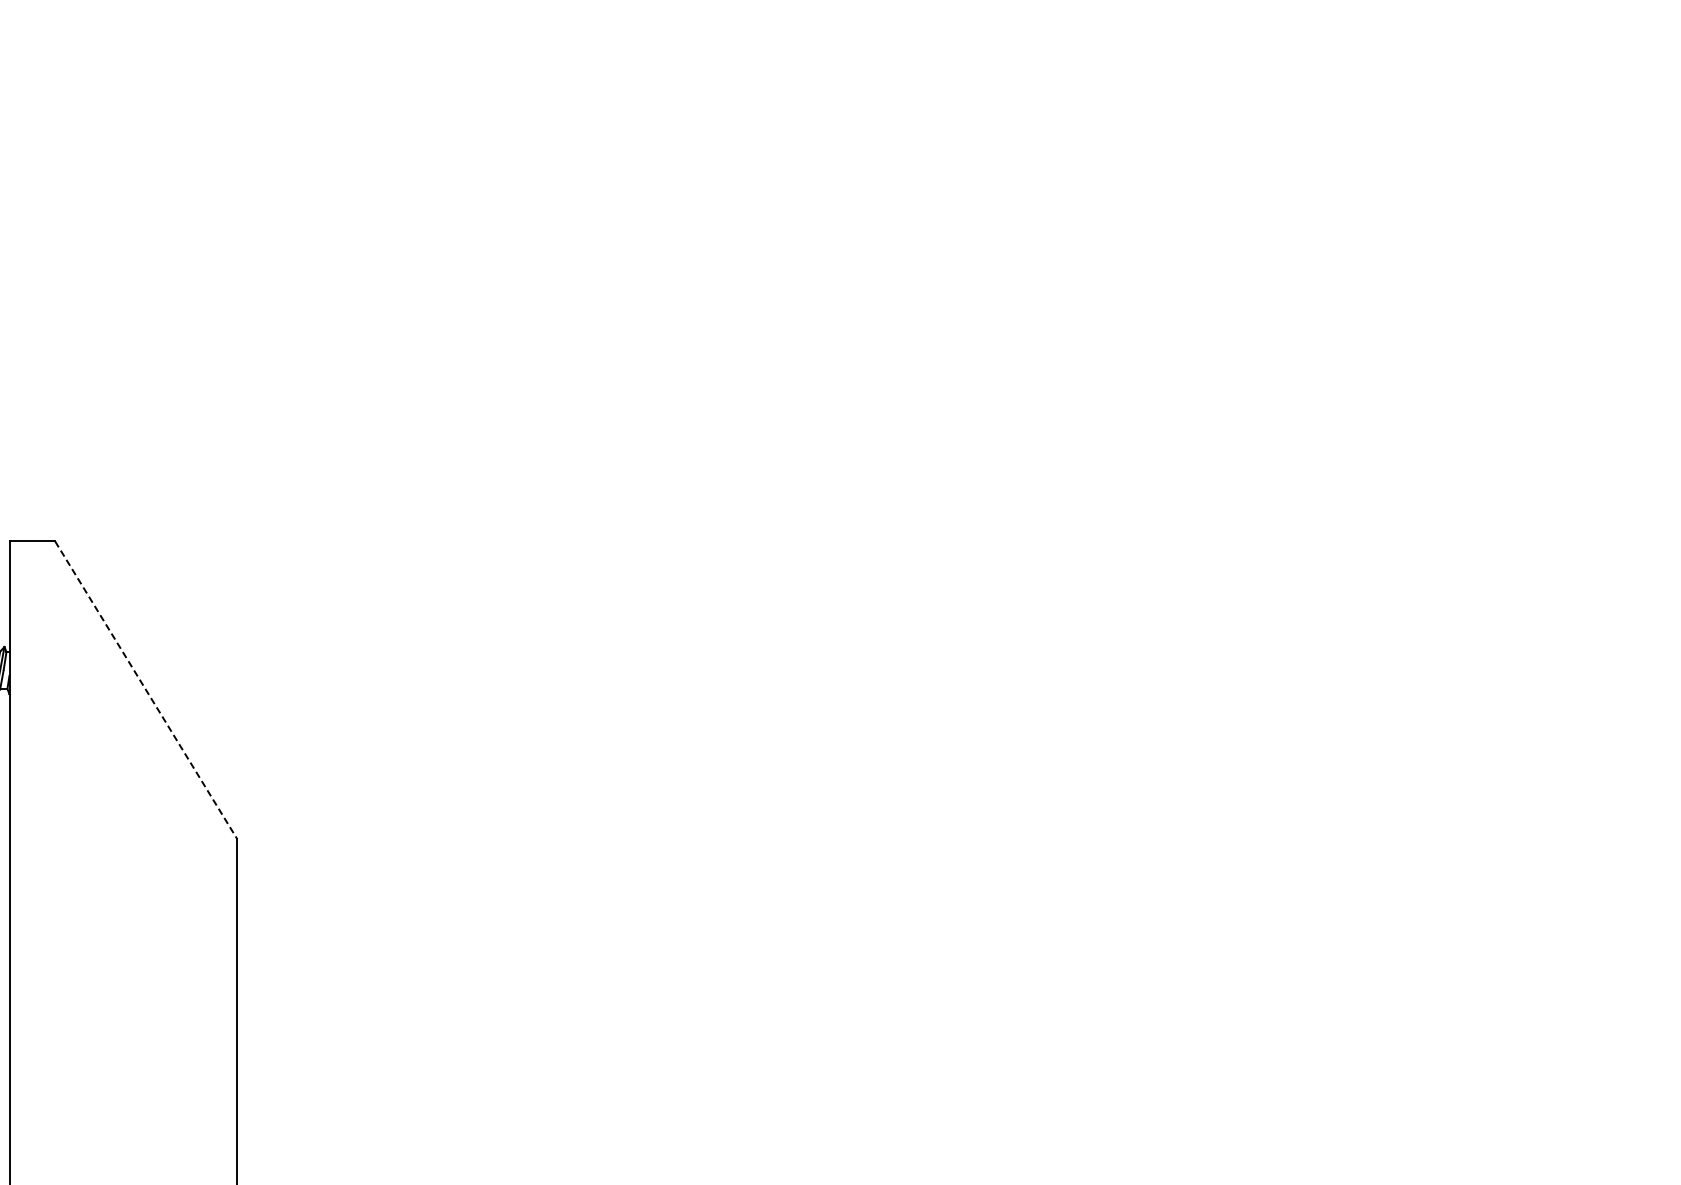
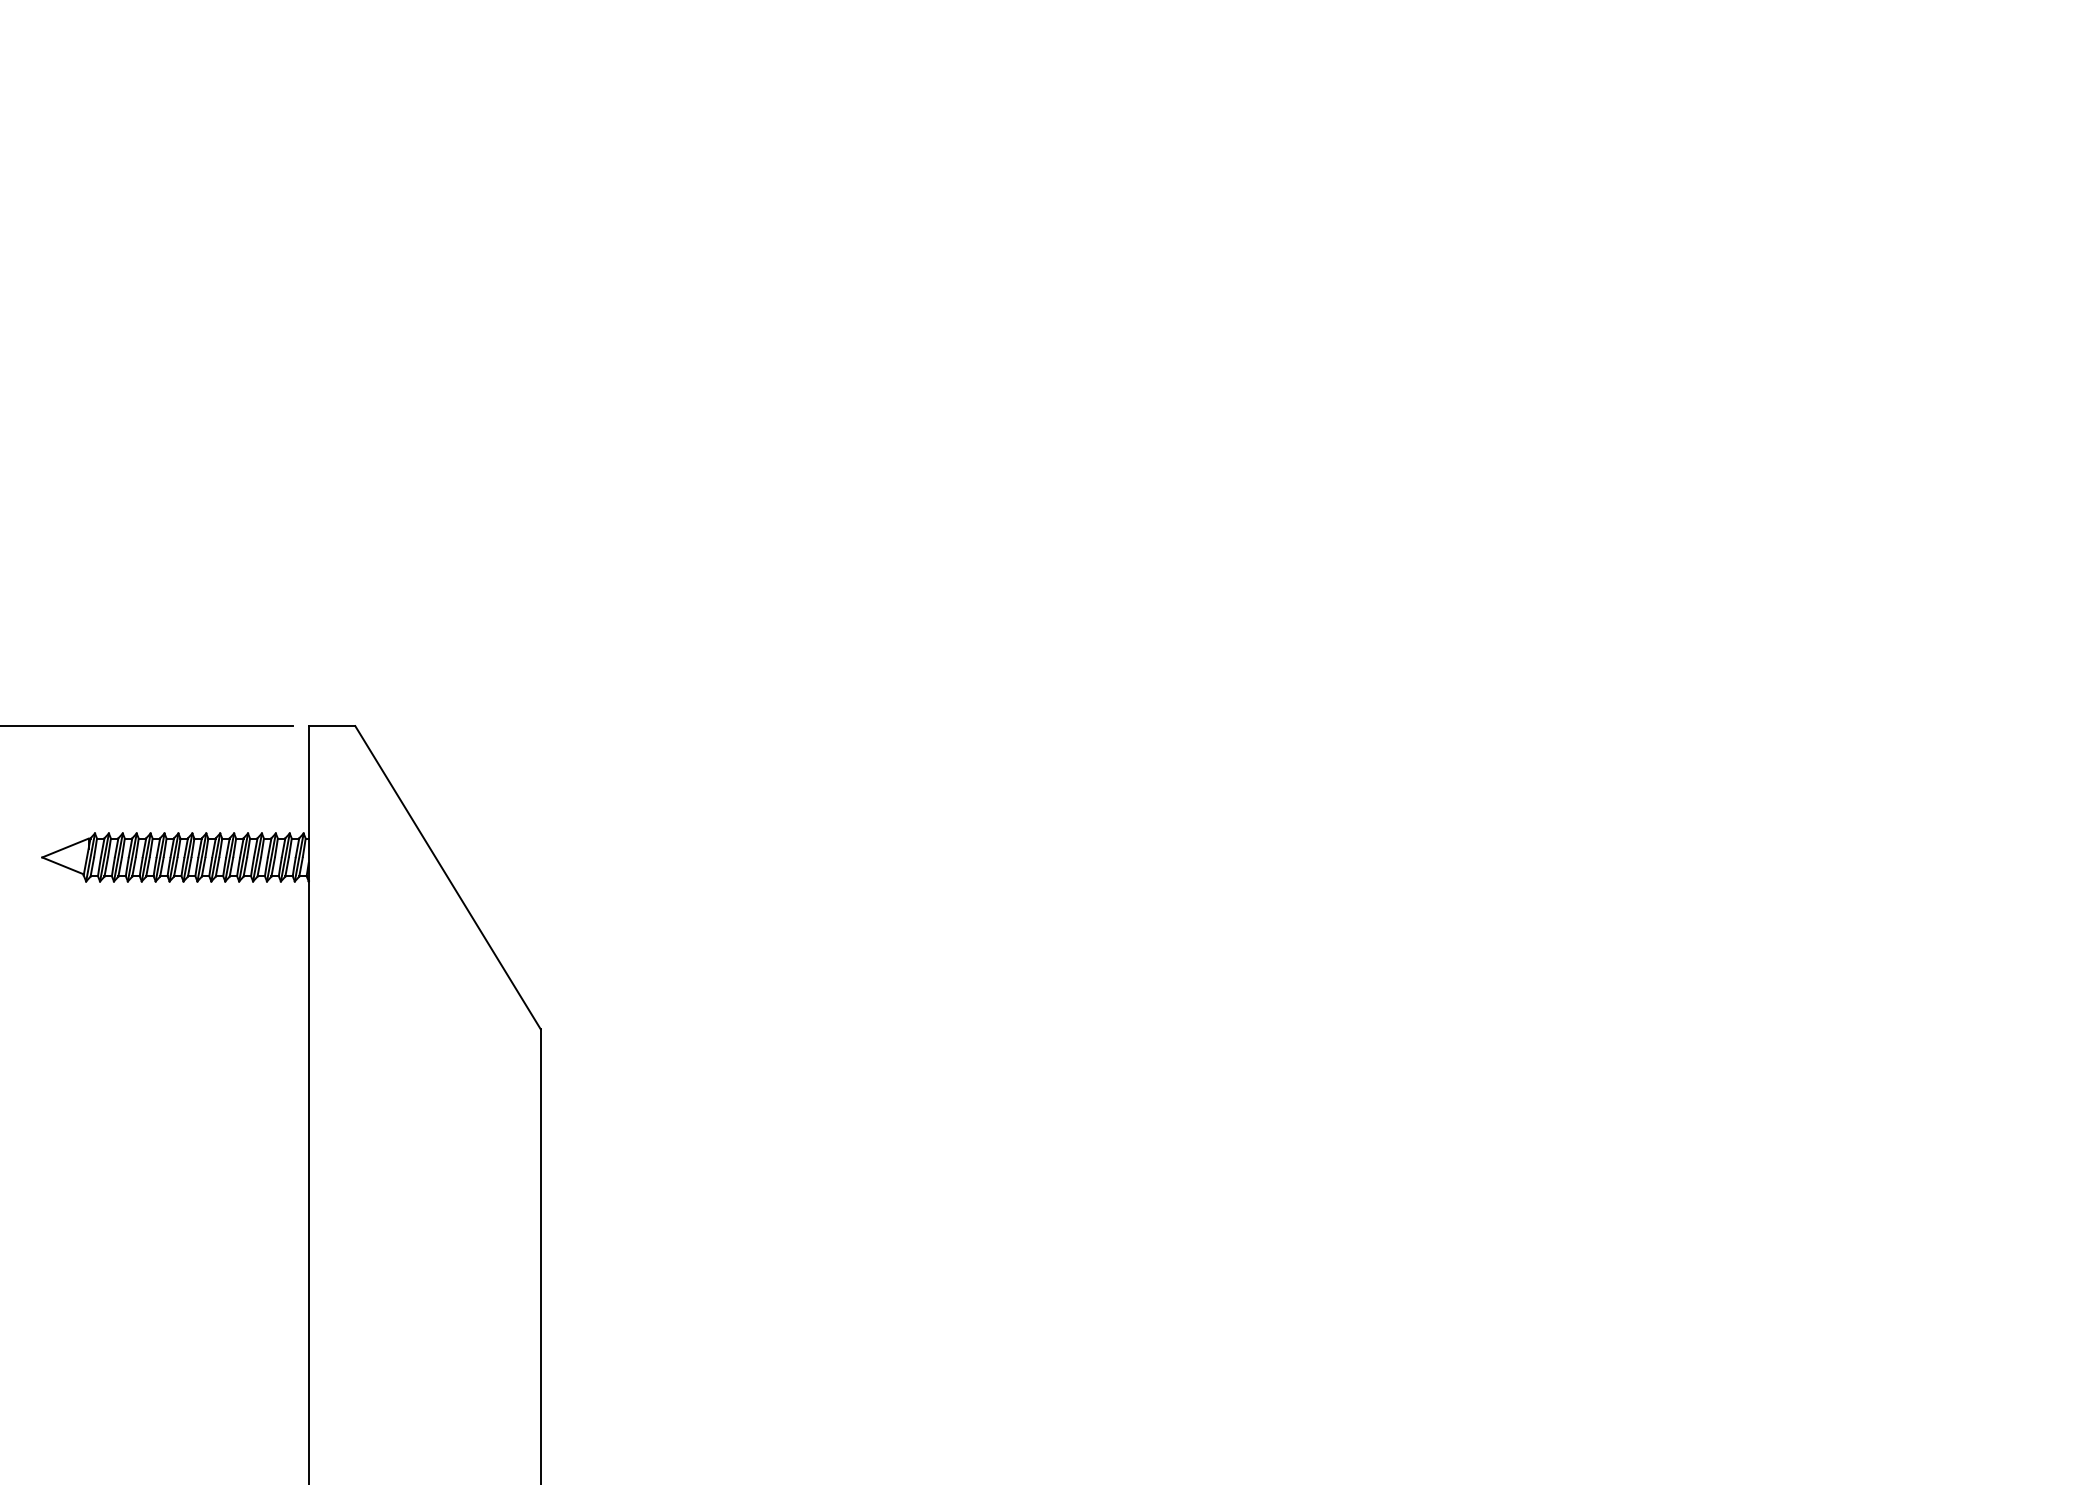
line: (146, 690) -> (448, 877), dashed -> solid

